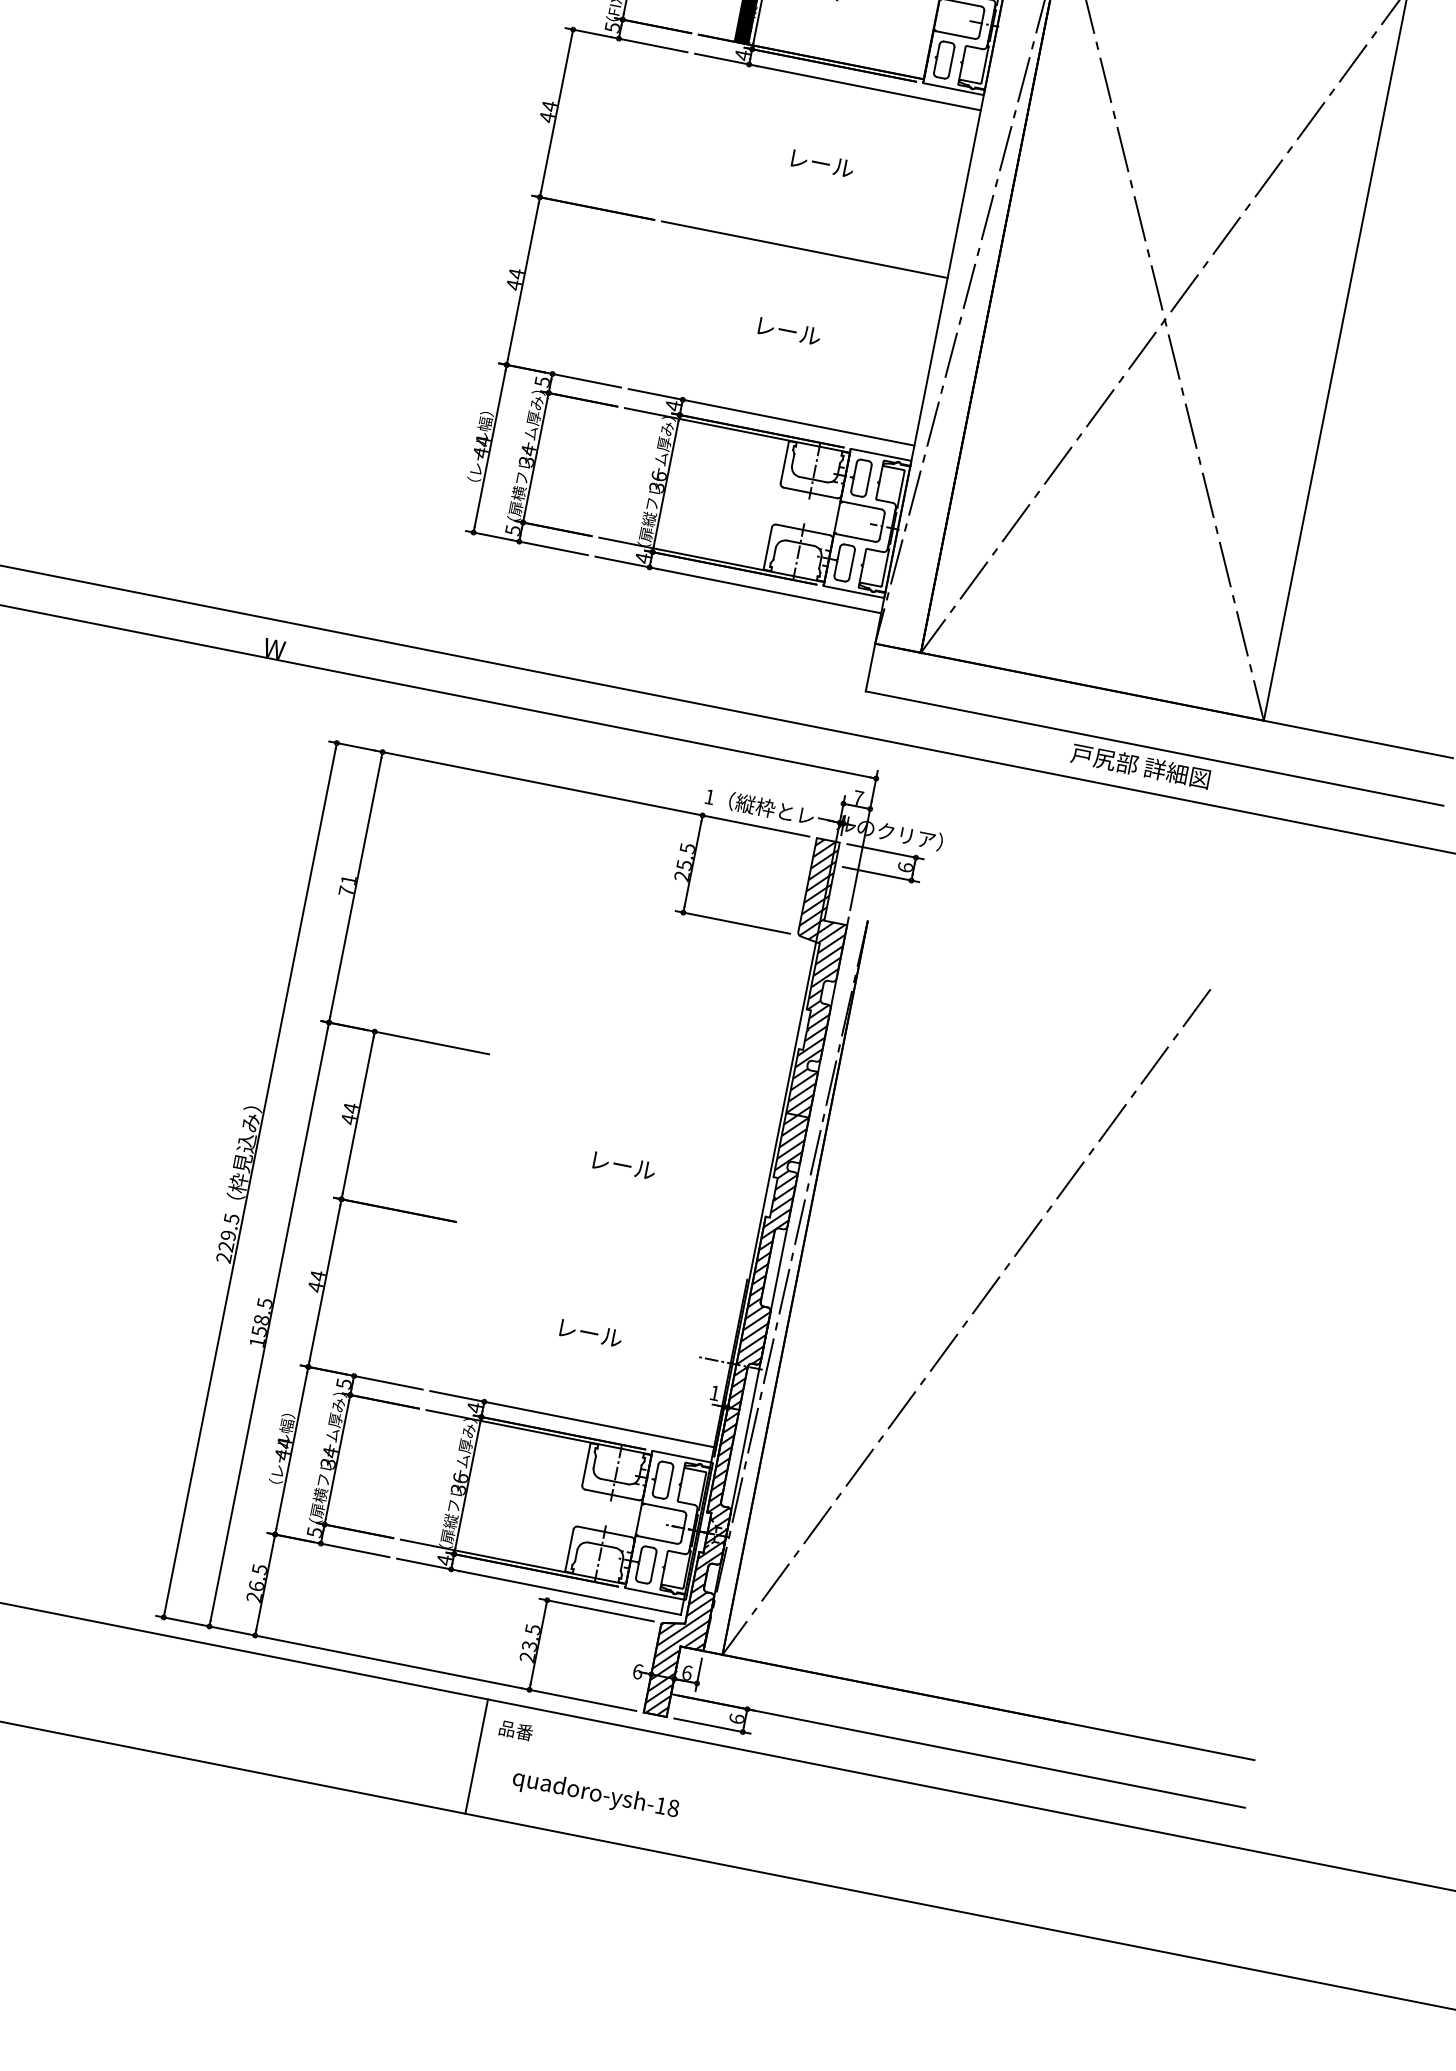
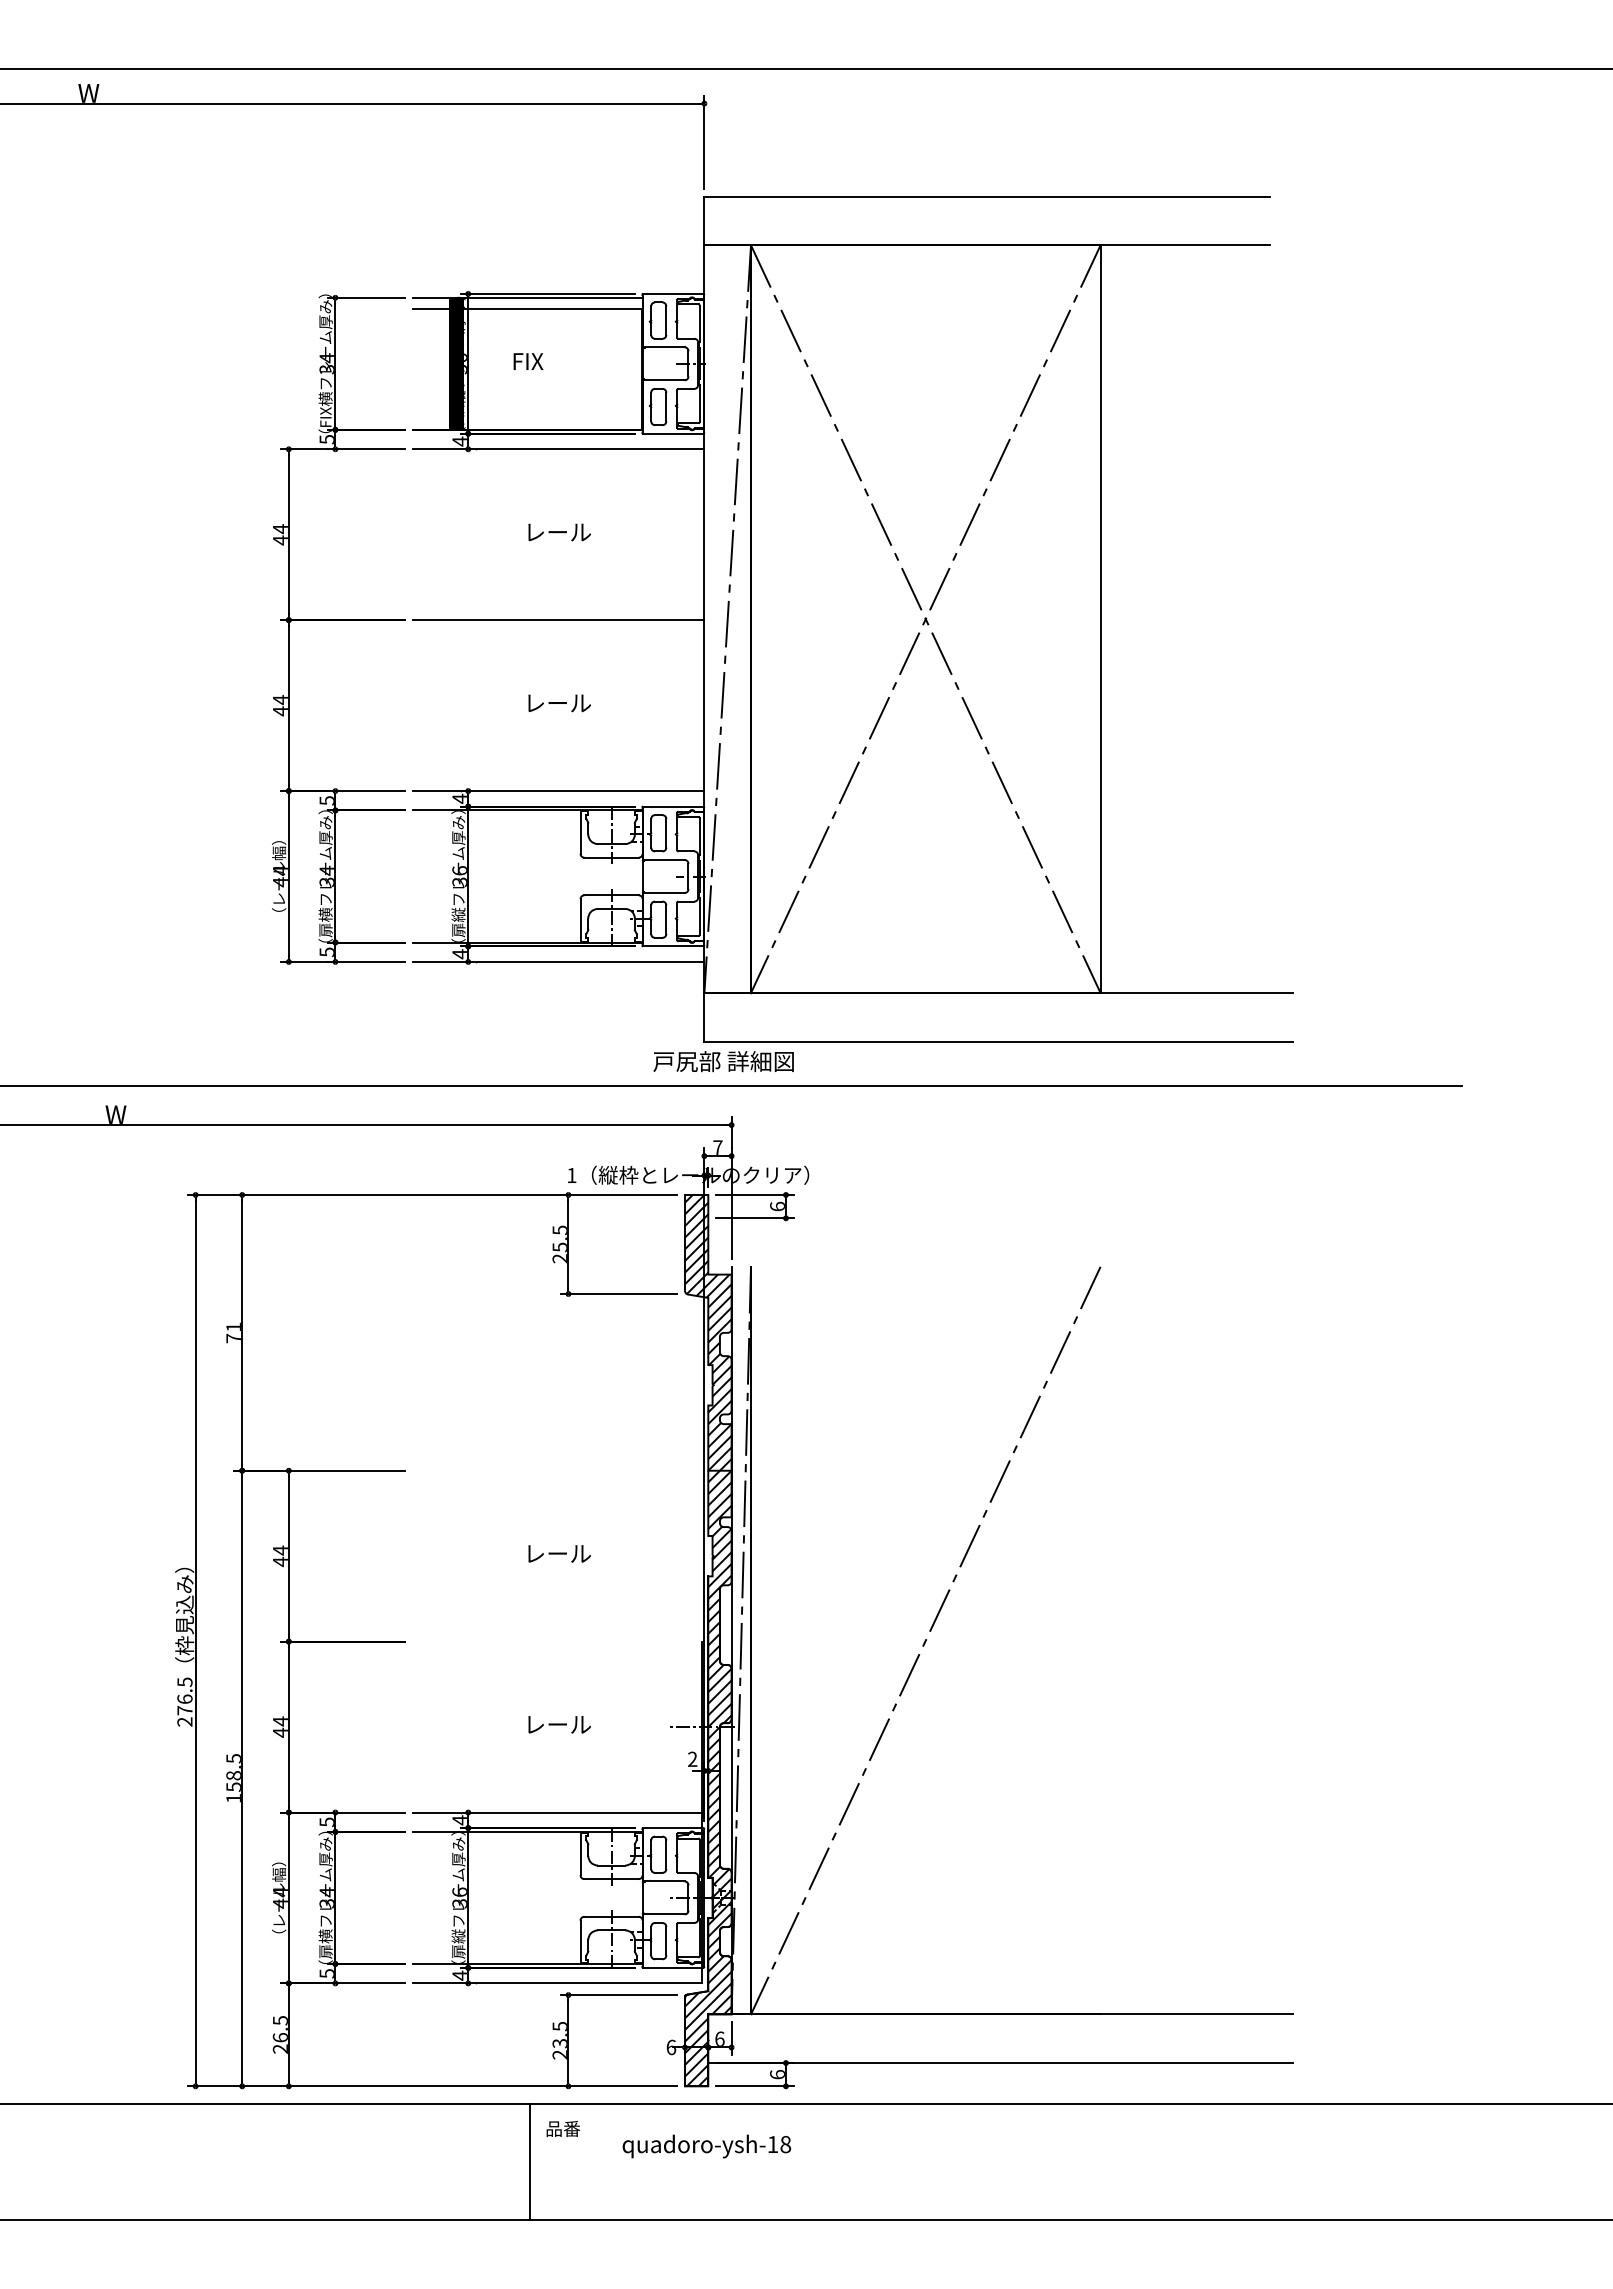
text: (1140, 766) -> (723, 1061), moved
text: (227, 1240) -> (184, 1704), 229.5 -> 276.5
text: (714, 1392) -> (692, 1758), 1 -> 2
text: (595, 1794) -> (706, 2146), moved

